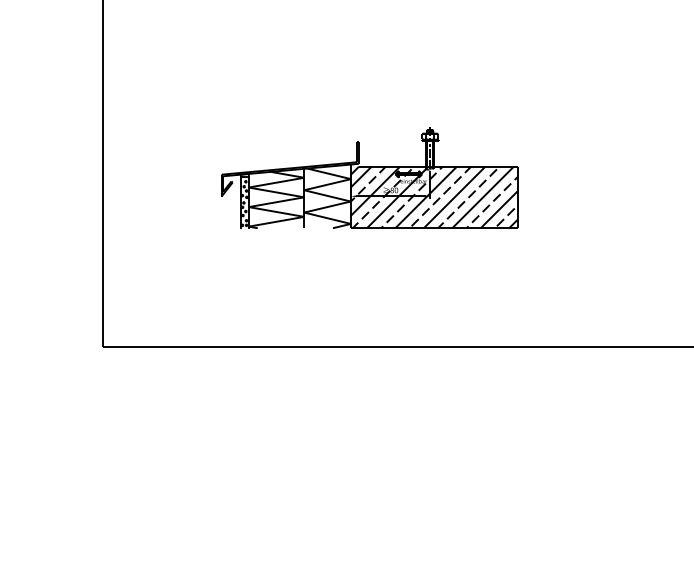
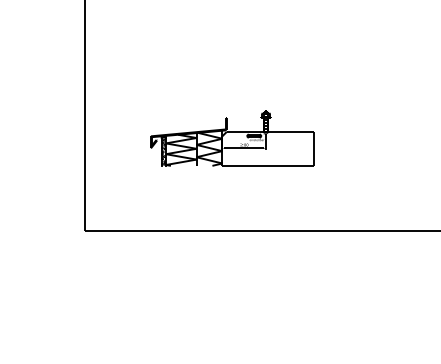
hatch: (434, 196) -> (268, 148), removed

